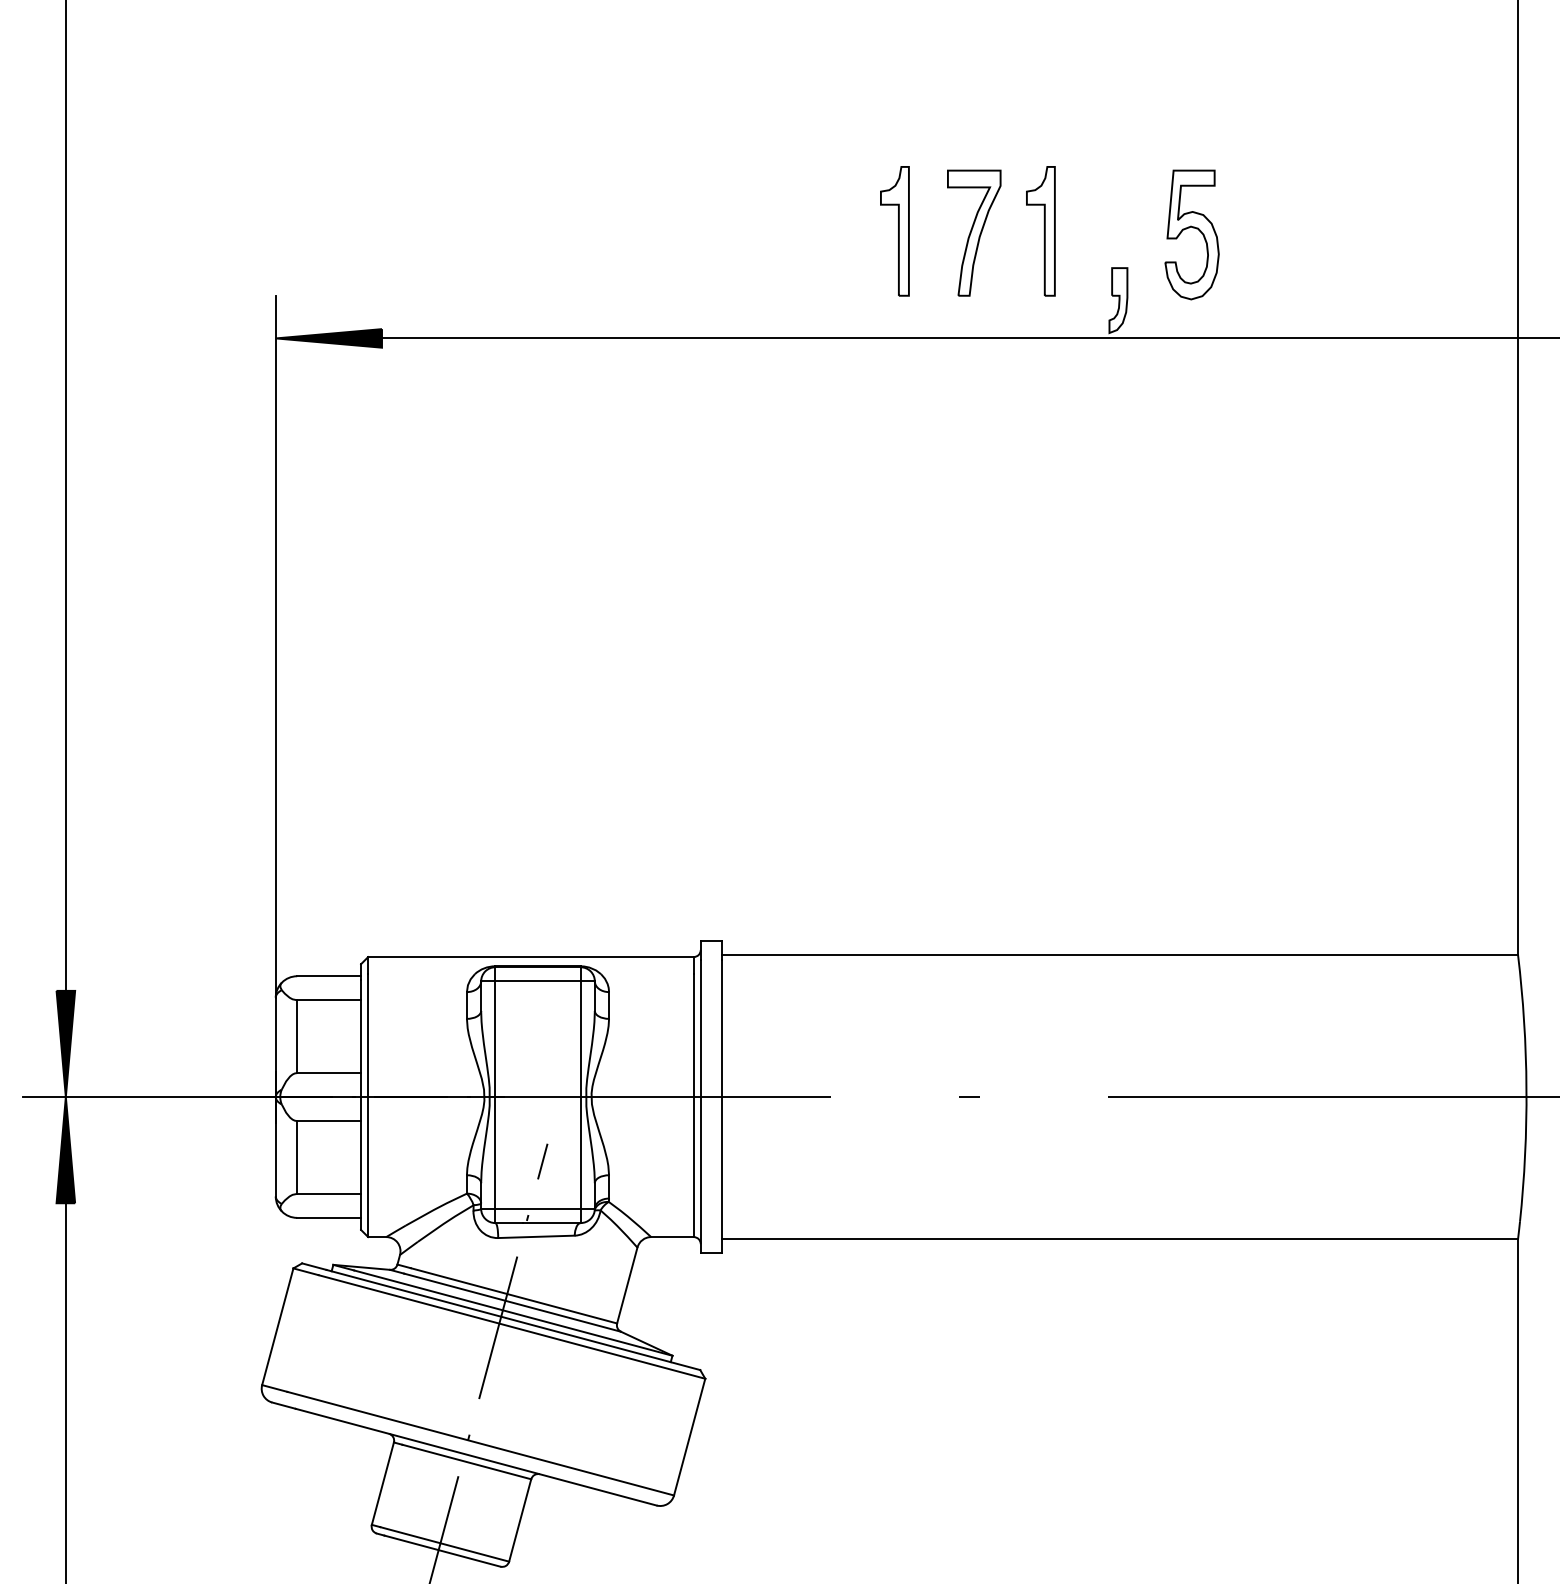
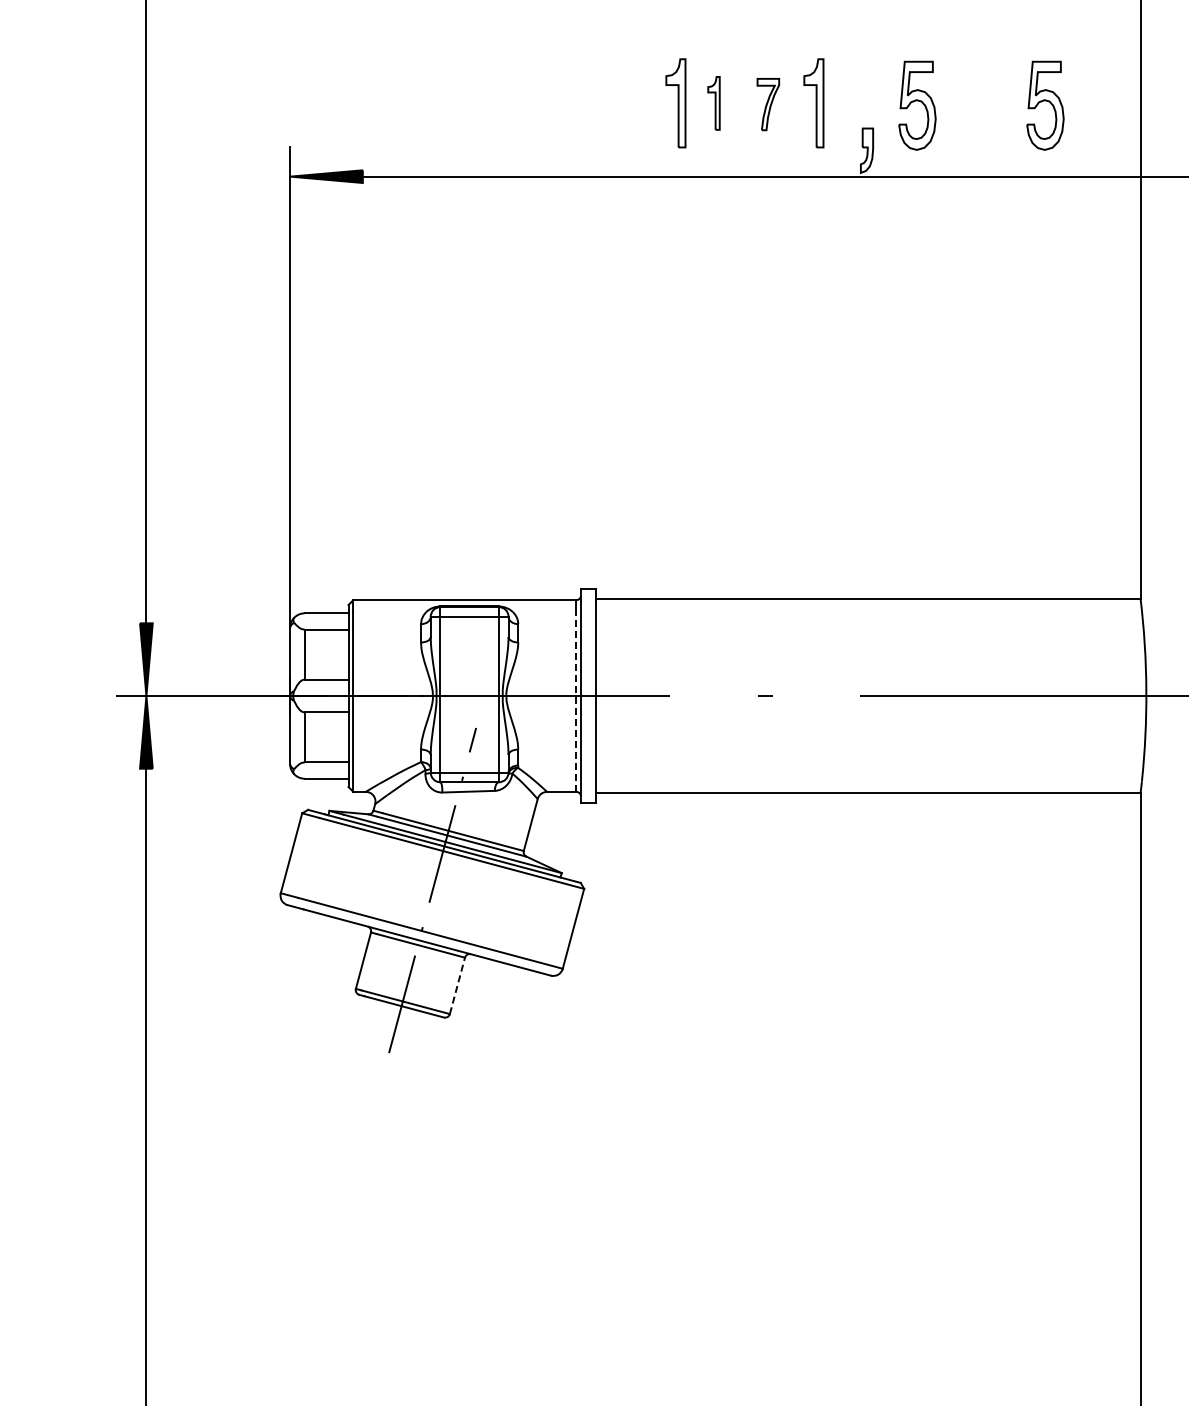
part: (838, 231) -> (675, 103), added
part: (894, 231) -> (713, 103), size x0.6
part: (974, 233) -> (768, 104), size x0.6
part: (1379, 234) -> (1045, 105), added
line: (694, 1105) -> (576, 701), solid -> dashed
line: (520, 1519) -> (457, 985), solid -> dashed

